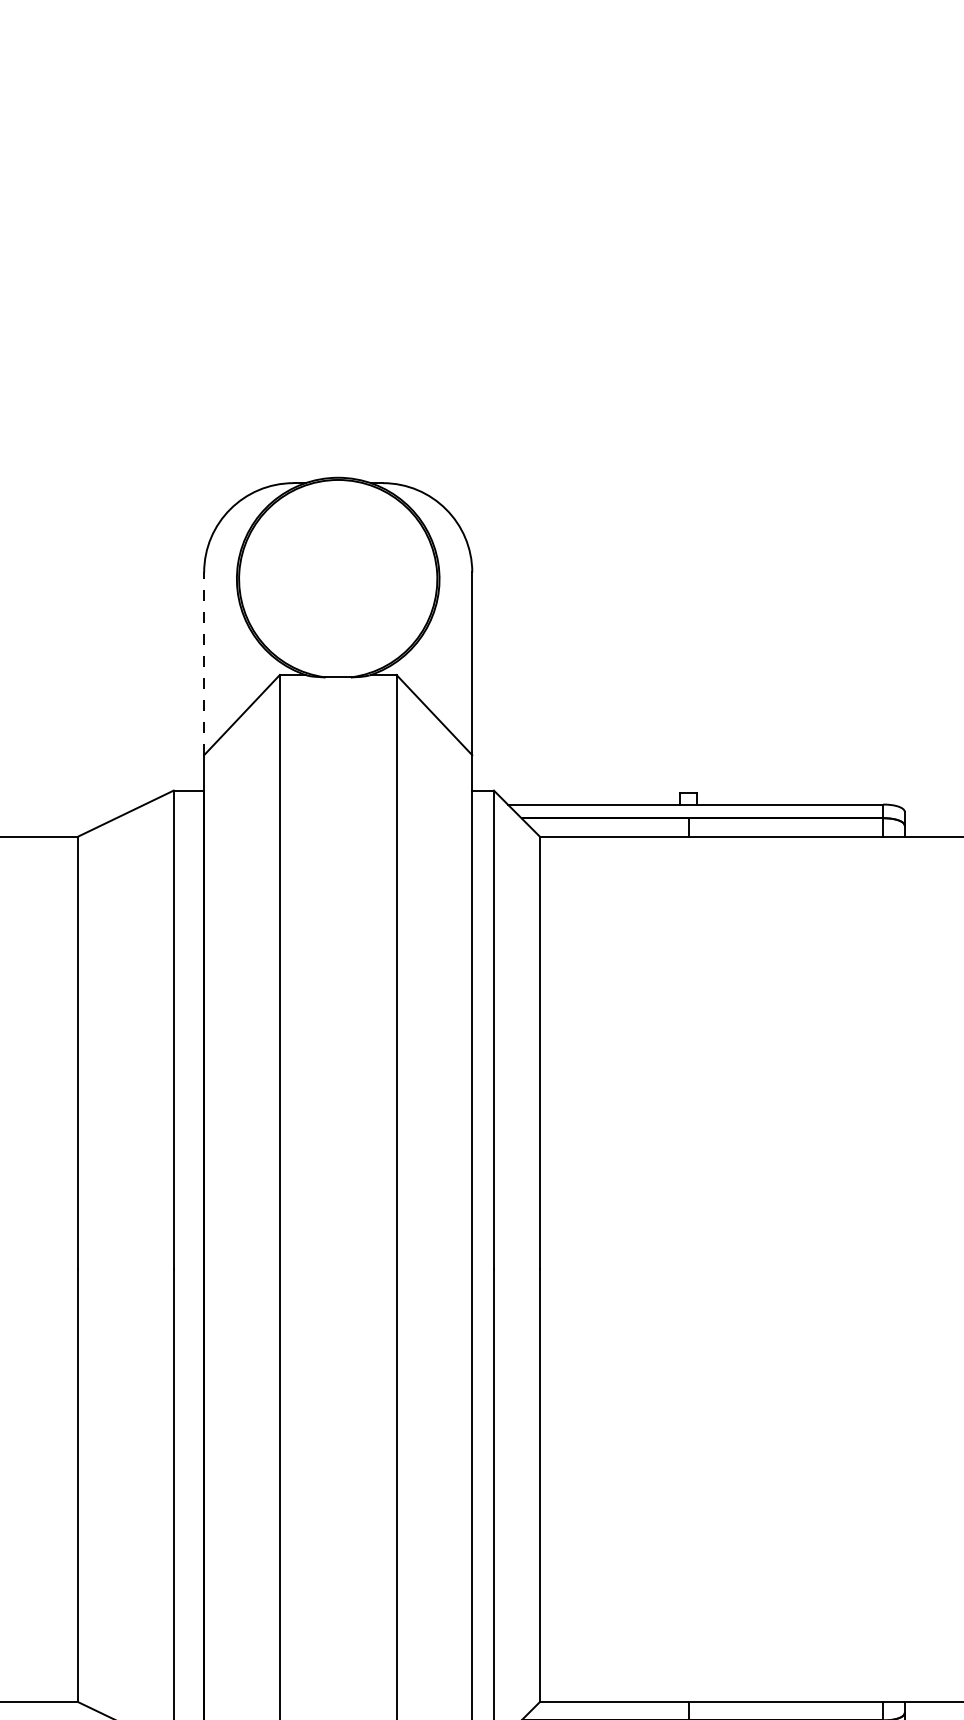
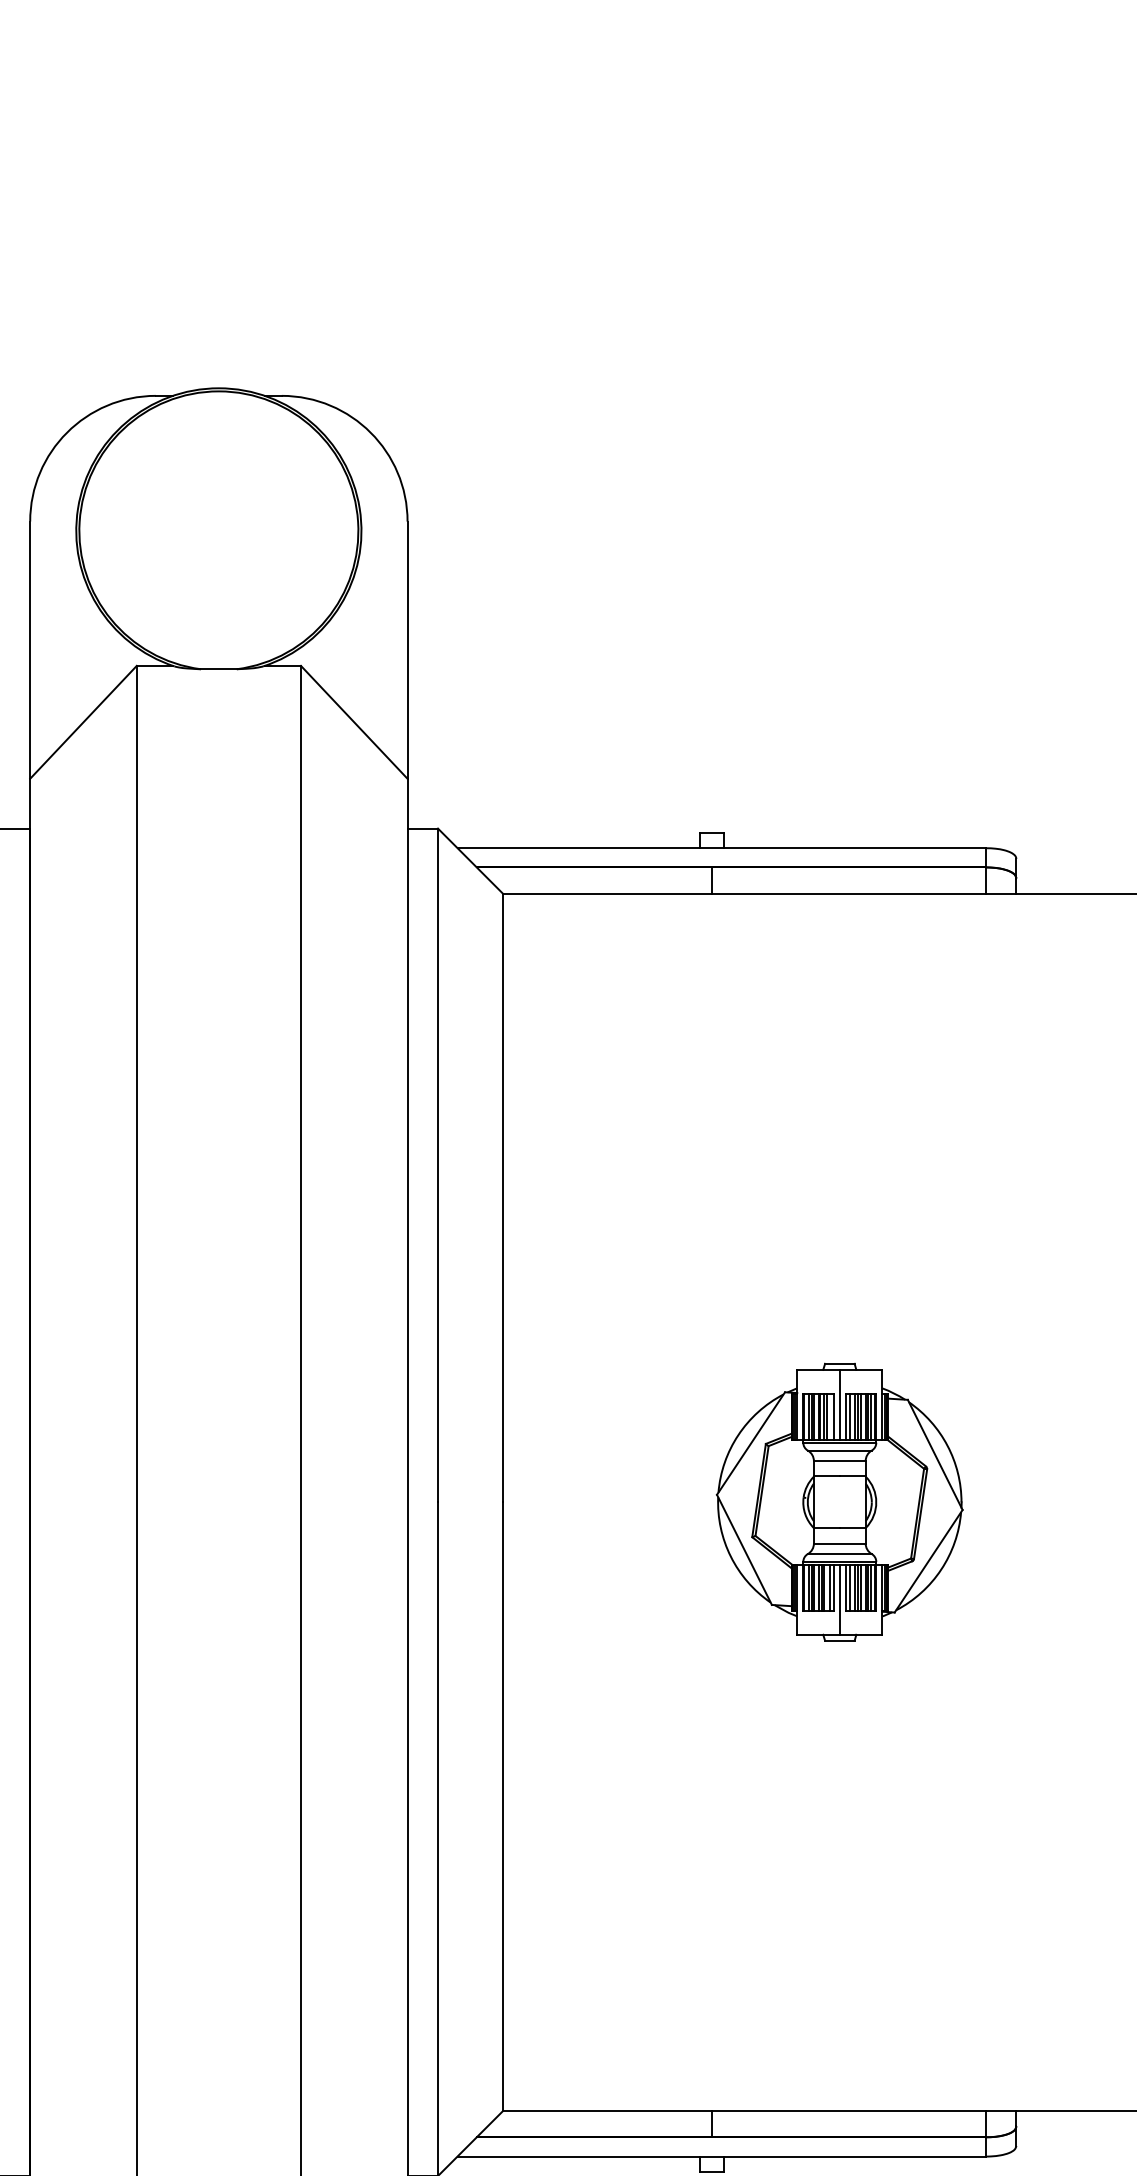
line: (204, 663) -> (30, 649), dashed -> solid
part: (779, 1268) -> (839, 1501), added

